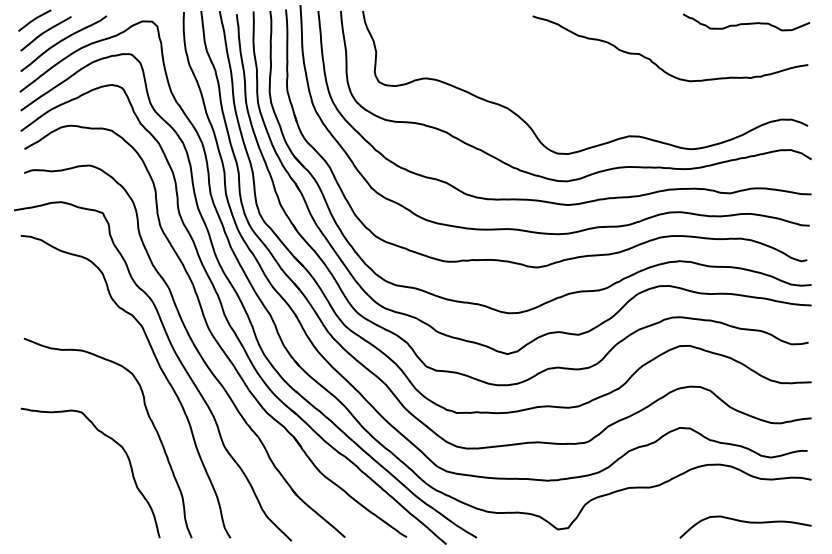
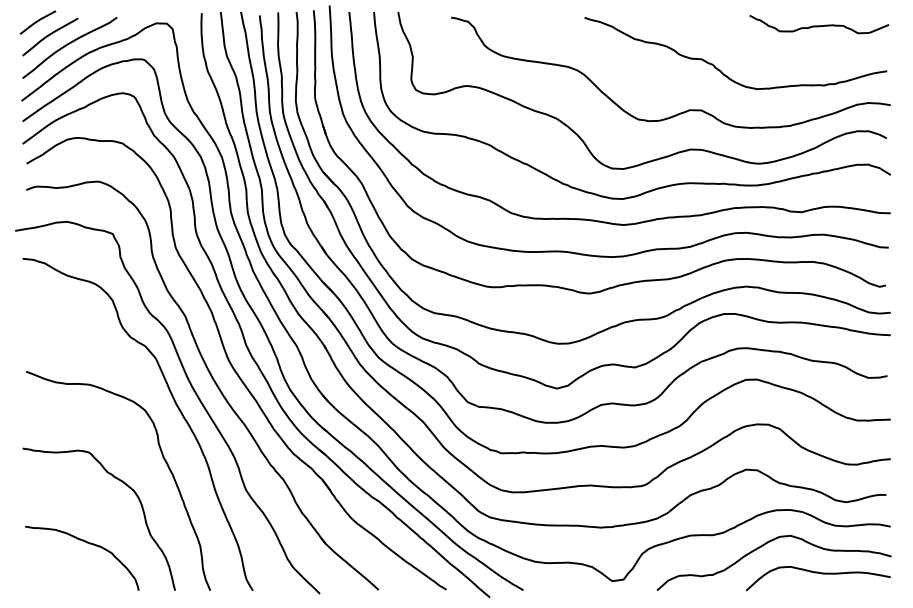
curve: (624, 100) -> (685, 110), added
curve: (81, 496) -> (89, 544), added
curve: (695, 497) -> (763, 546), added

